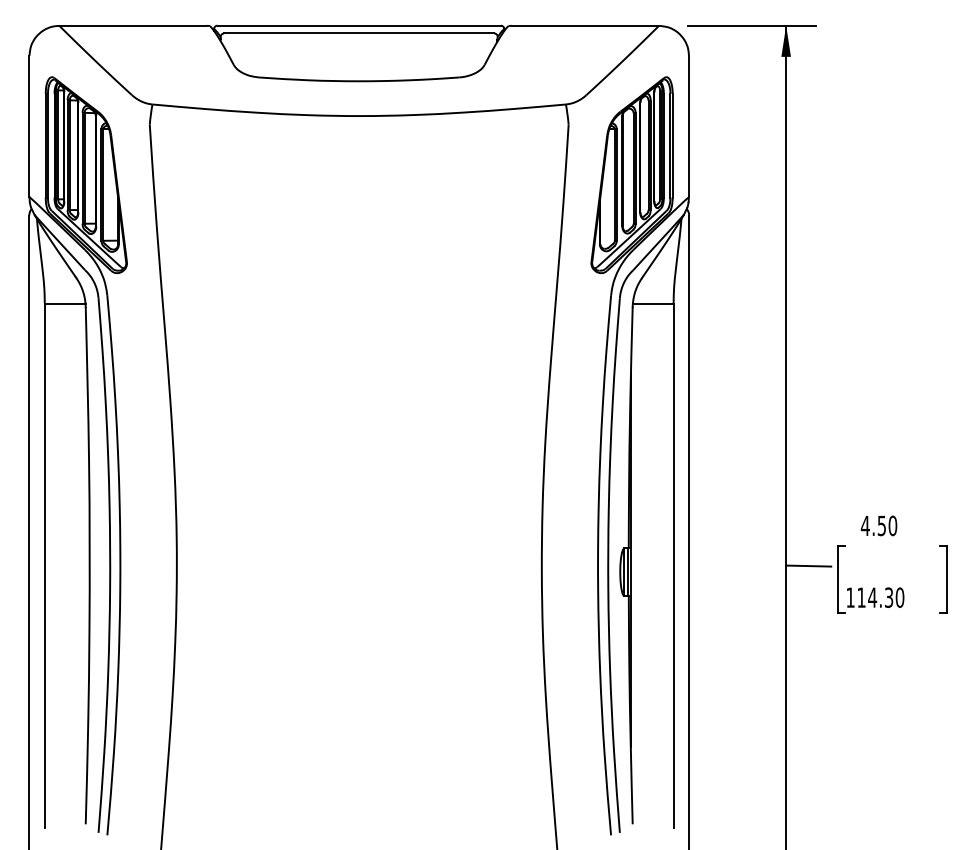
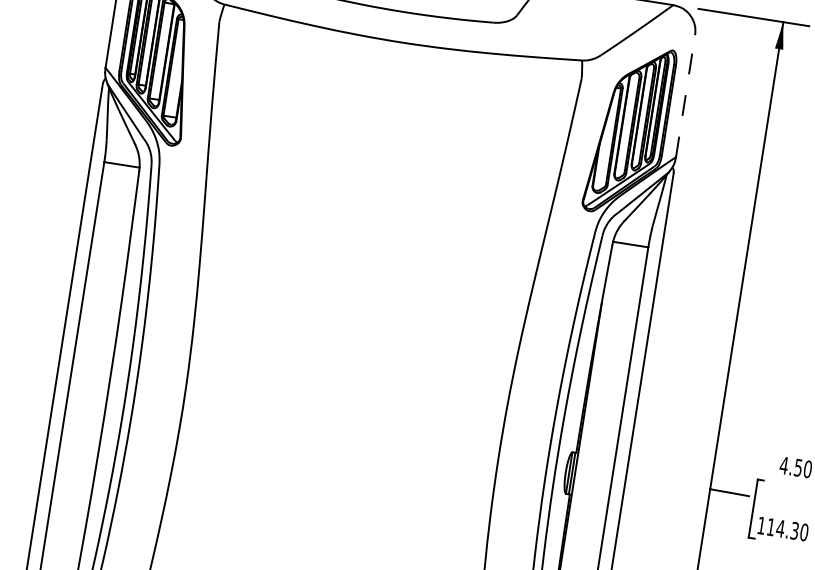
line: (688, 126) -> (685, 96), solid -> dashed

